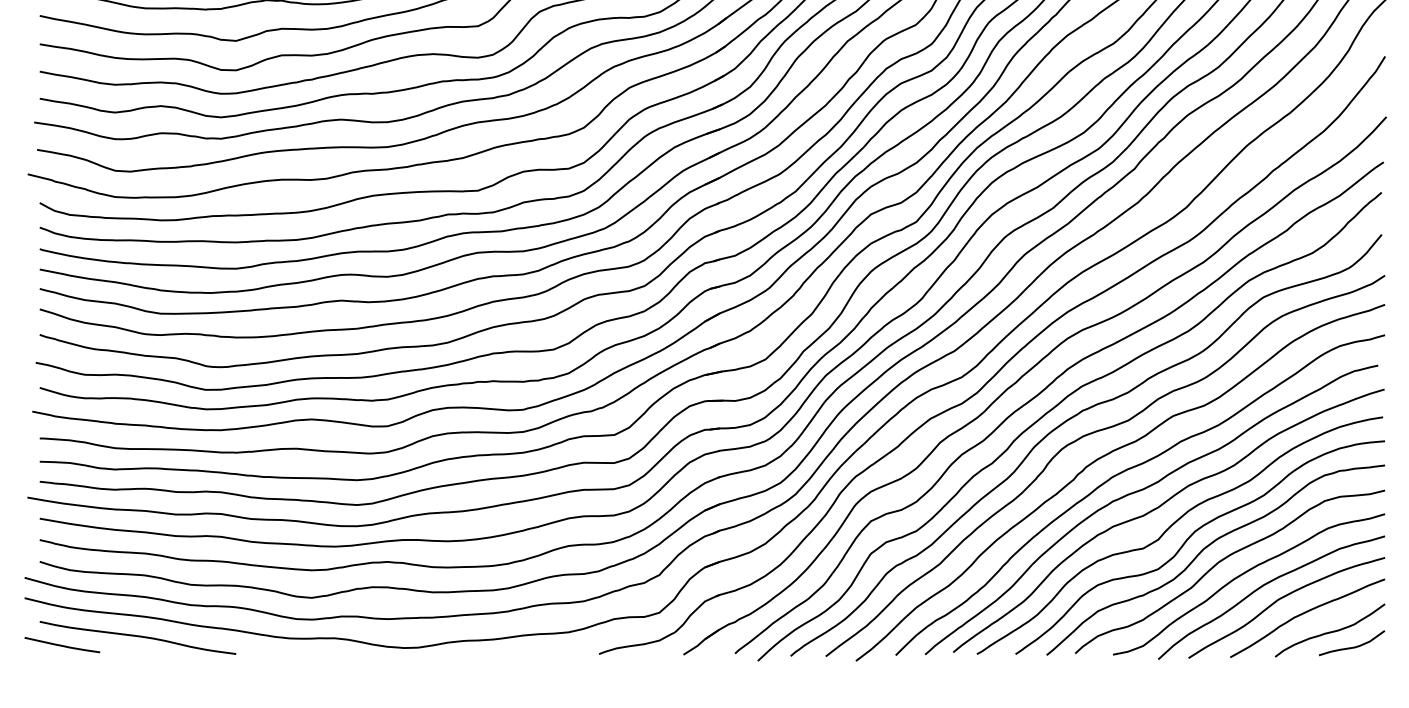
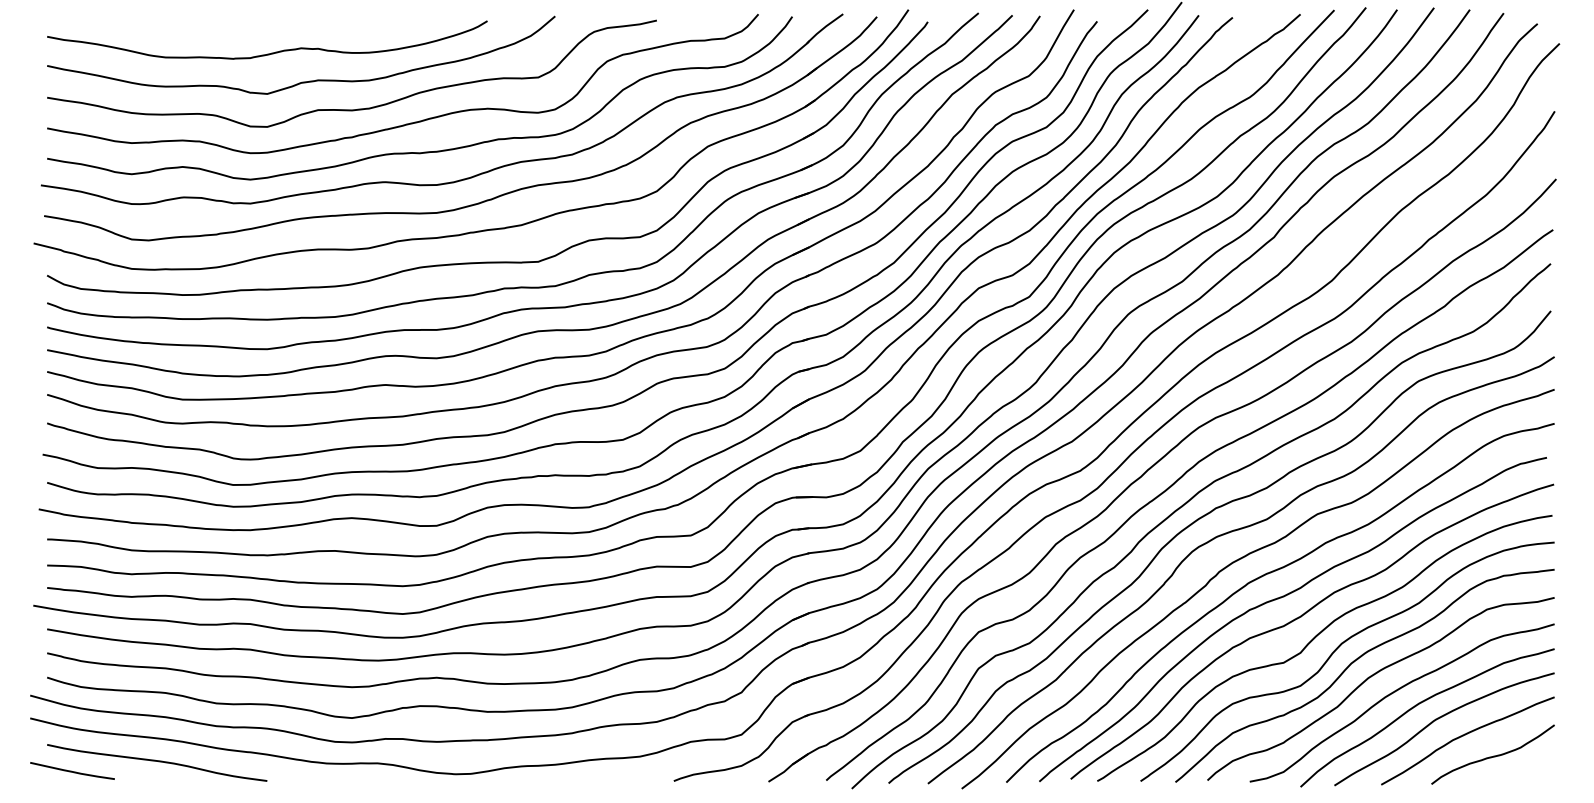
curve: (1354, 646) -> (1520, 772), removed

